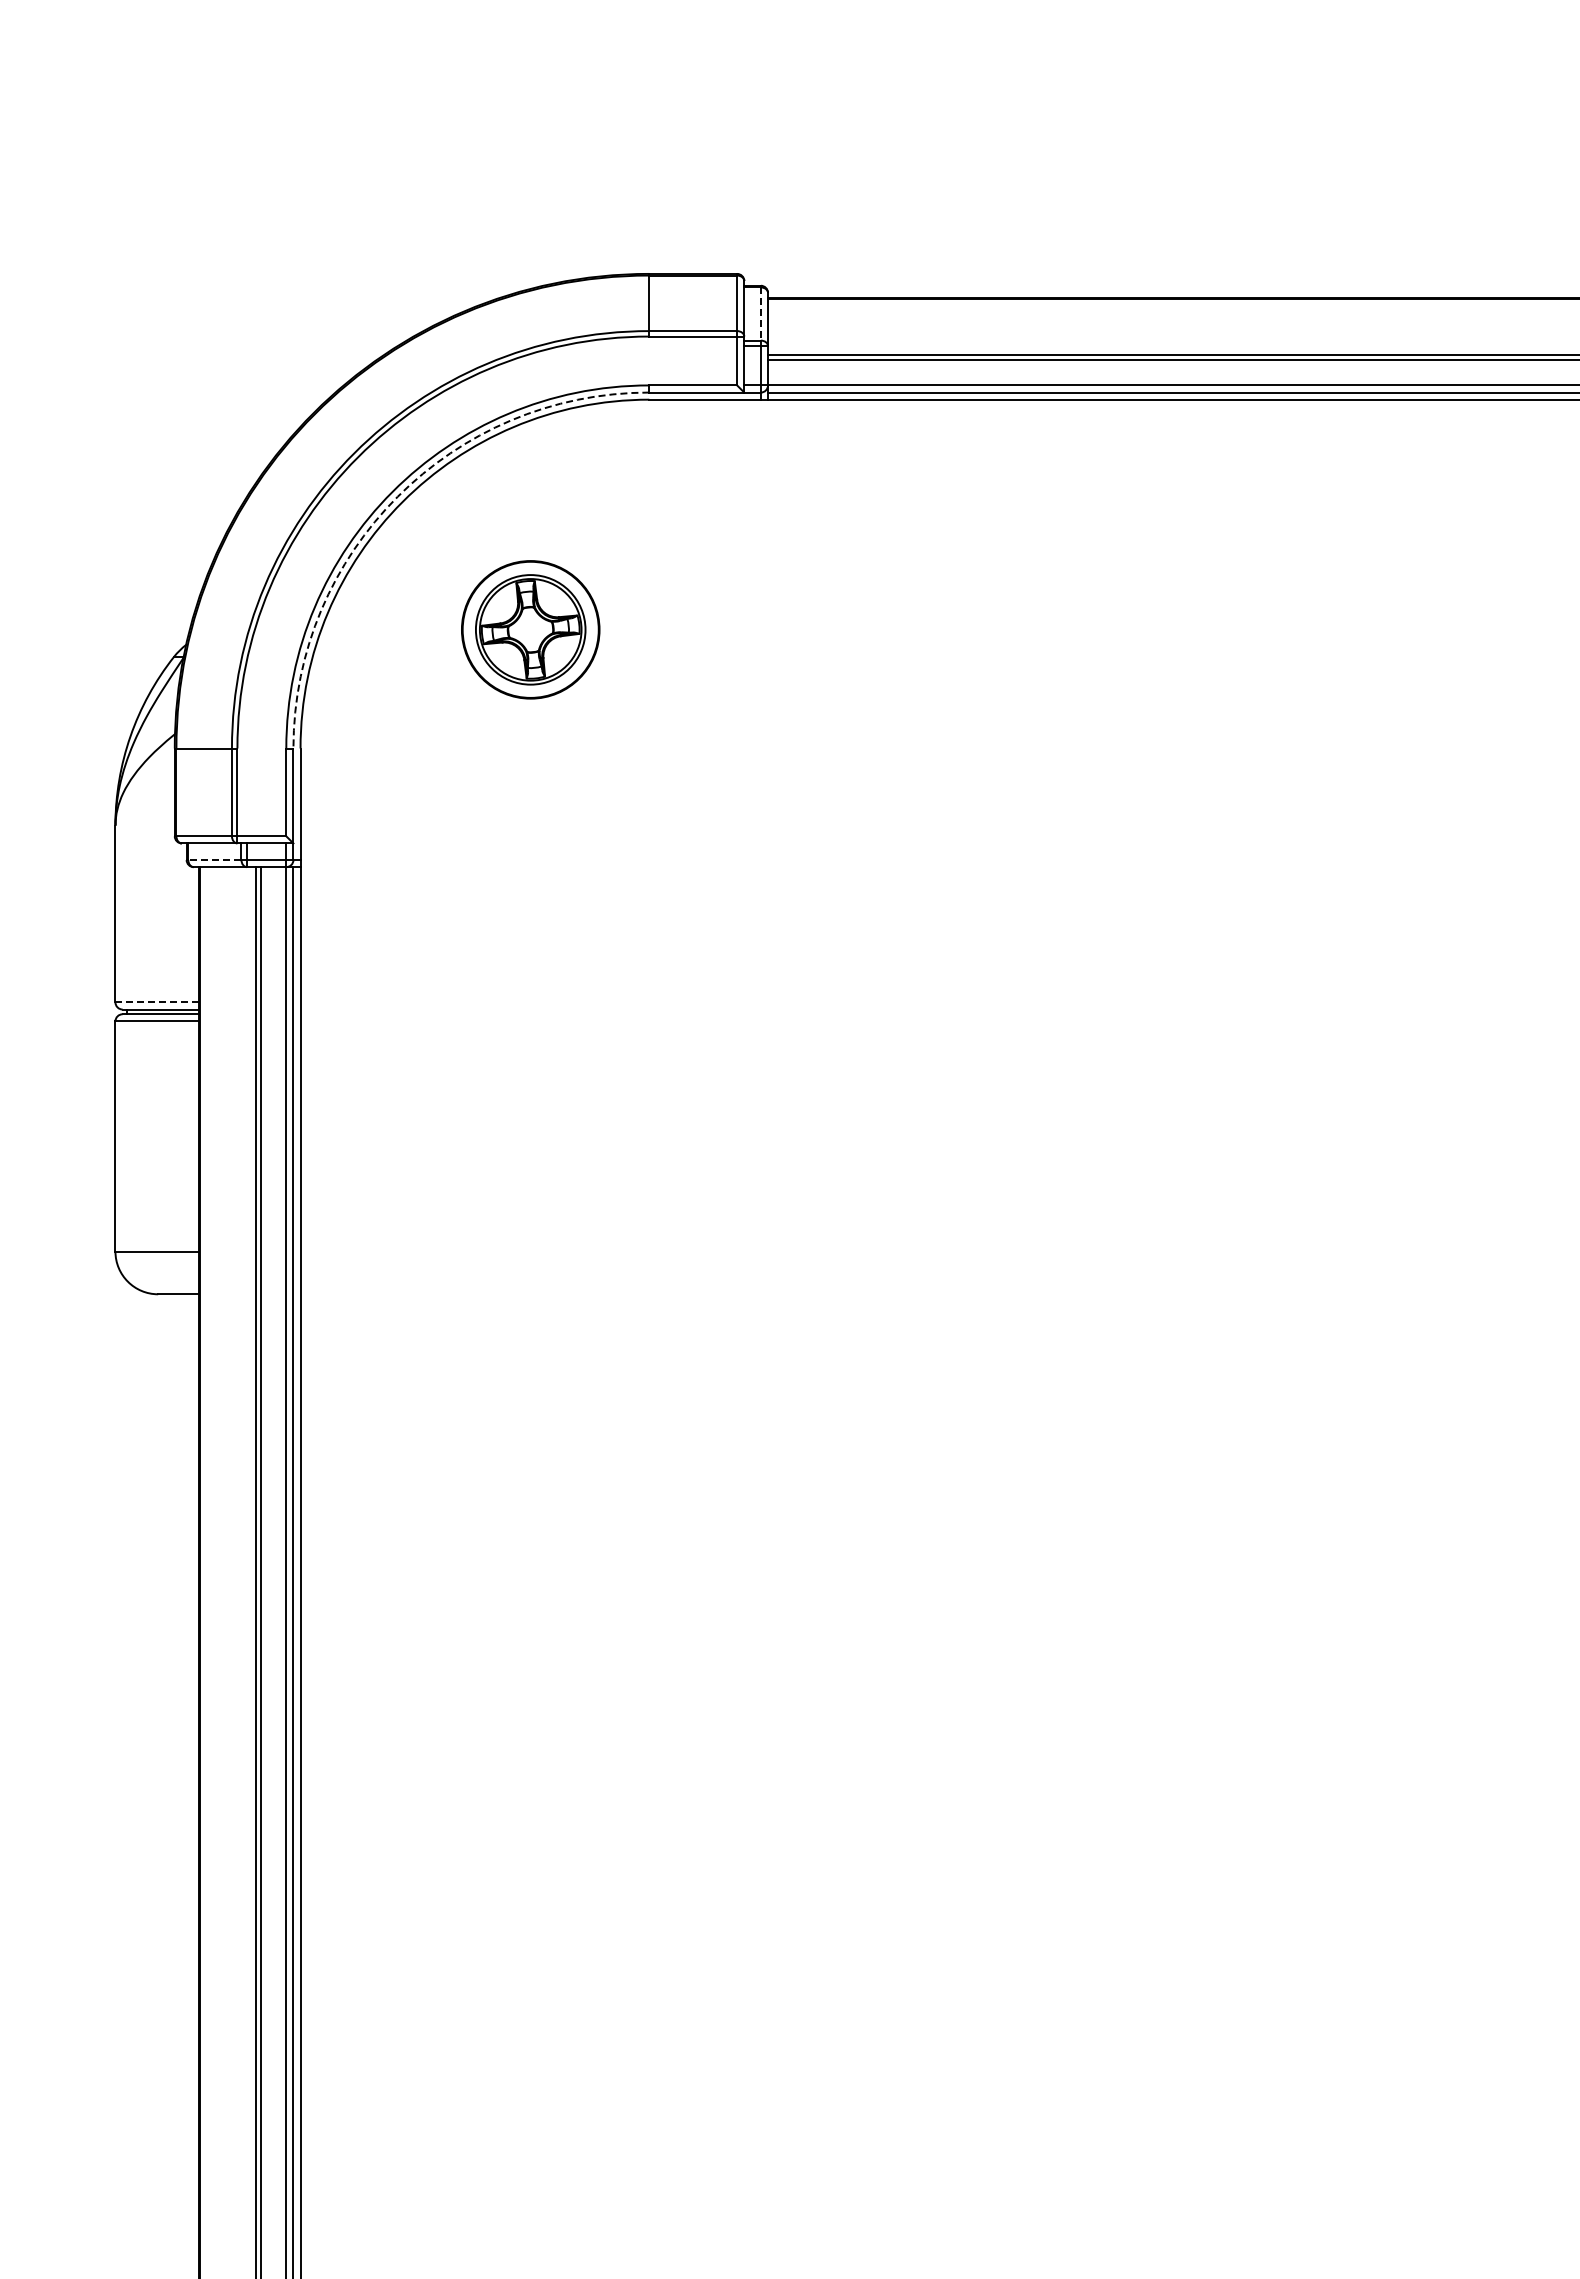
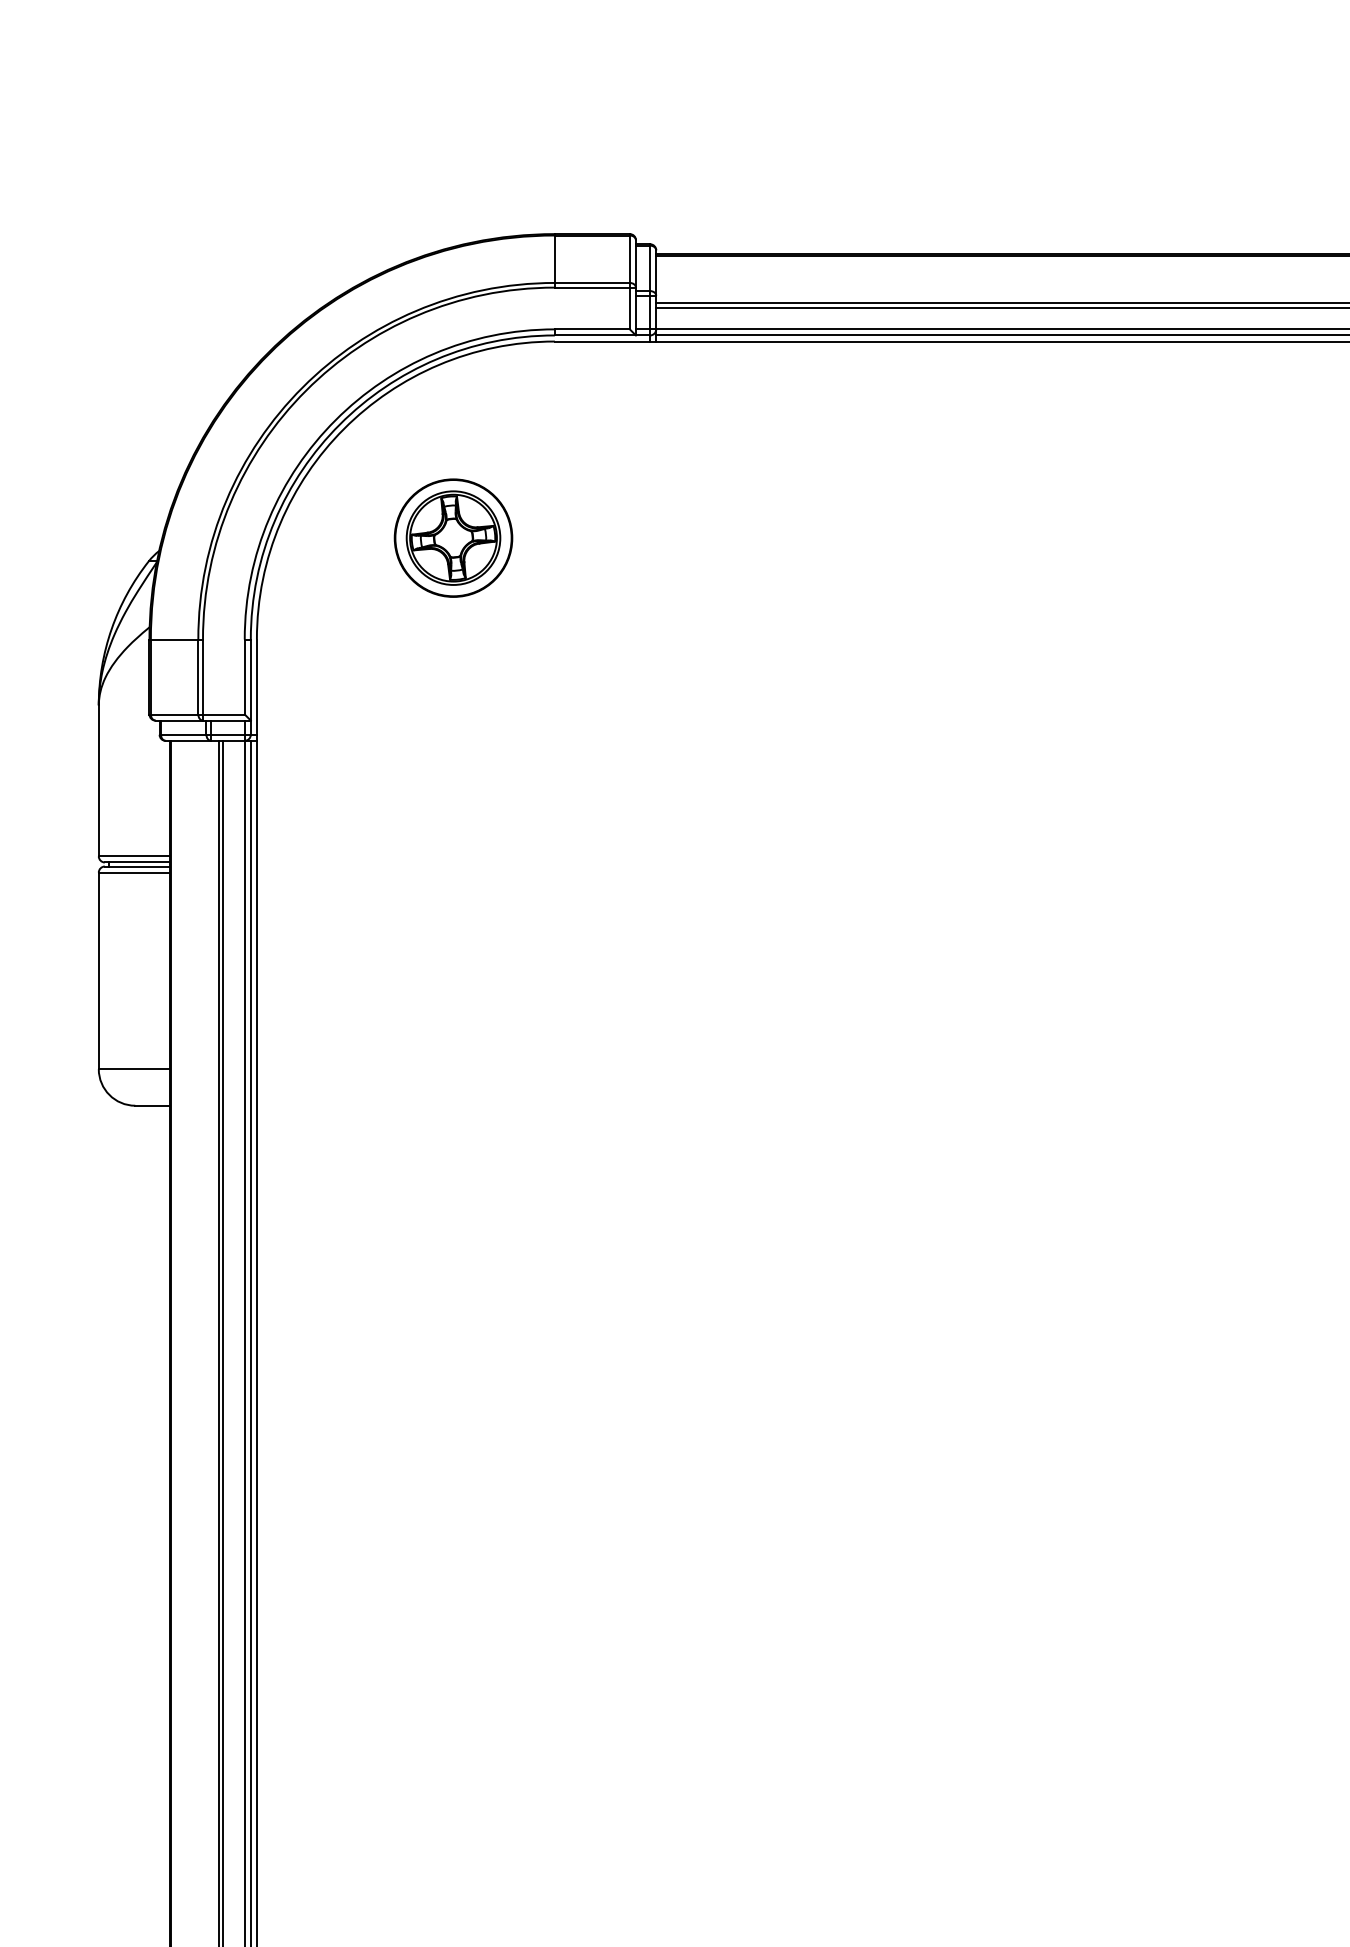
line: (760, 314) -> (649, 268), dashed -> solid
arc: (397, 496) -> (339, 424), dashed -> solid
line: (214, 860) -> (183, 735), dashed -> solid
line: (156, 1002) -> (133, 856), dashed -> solid

